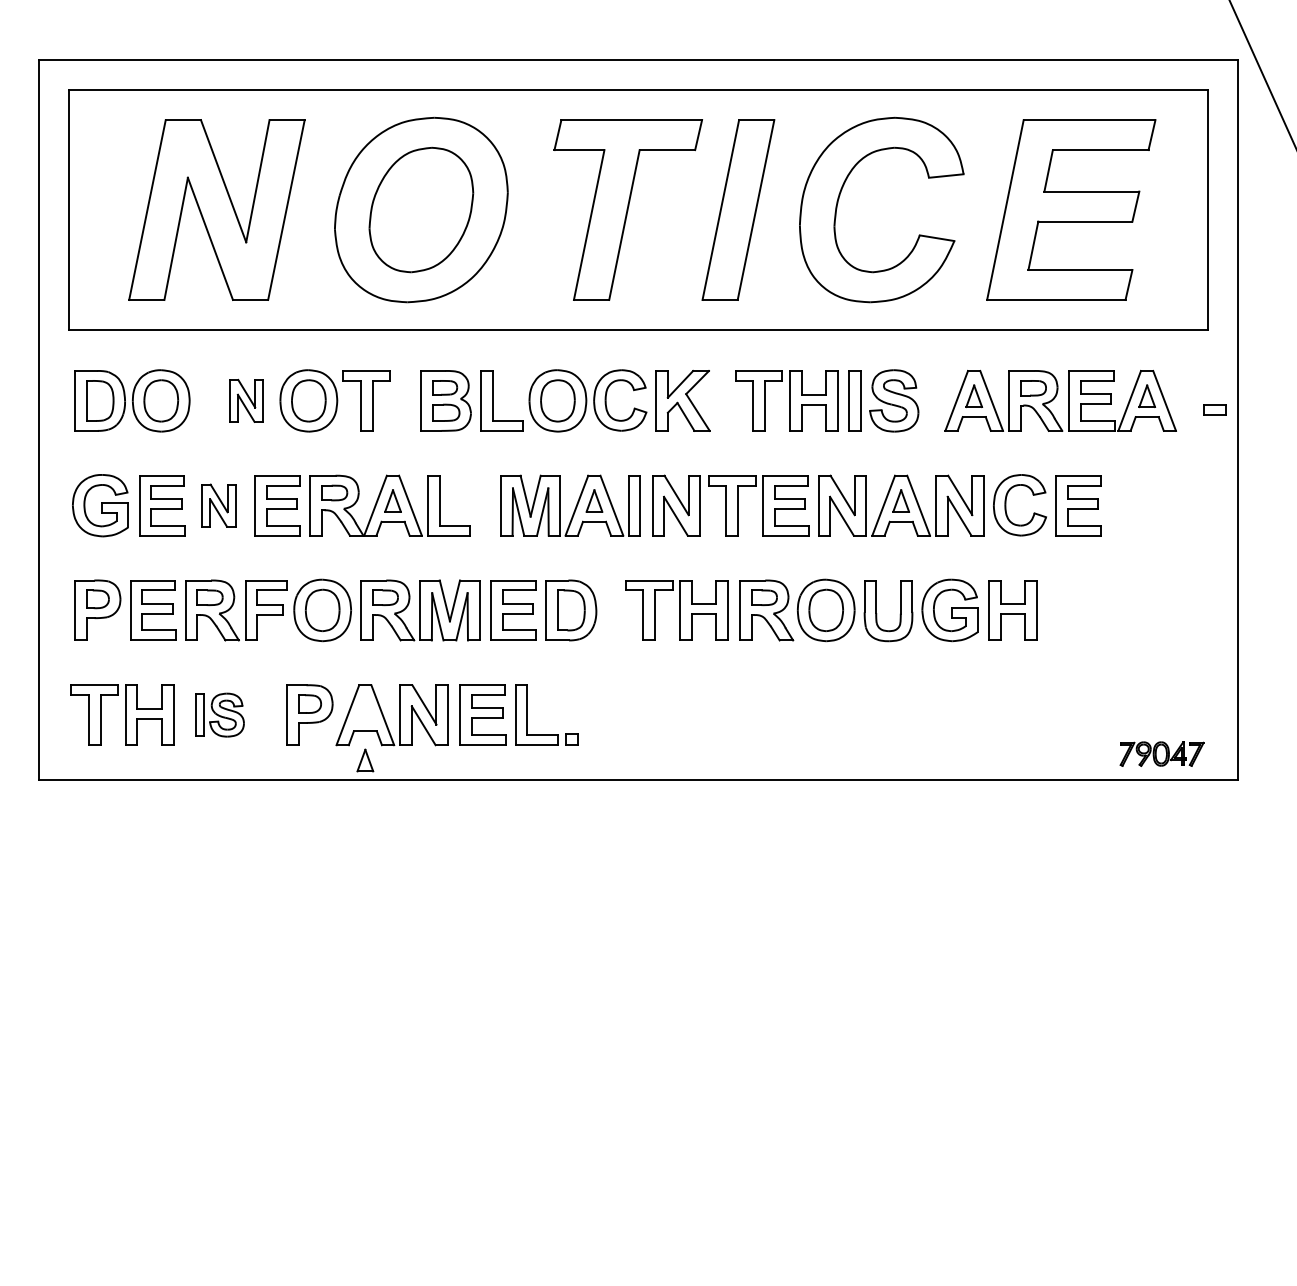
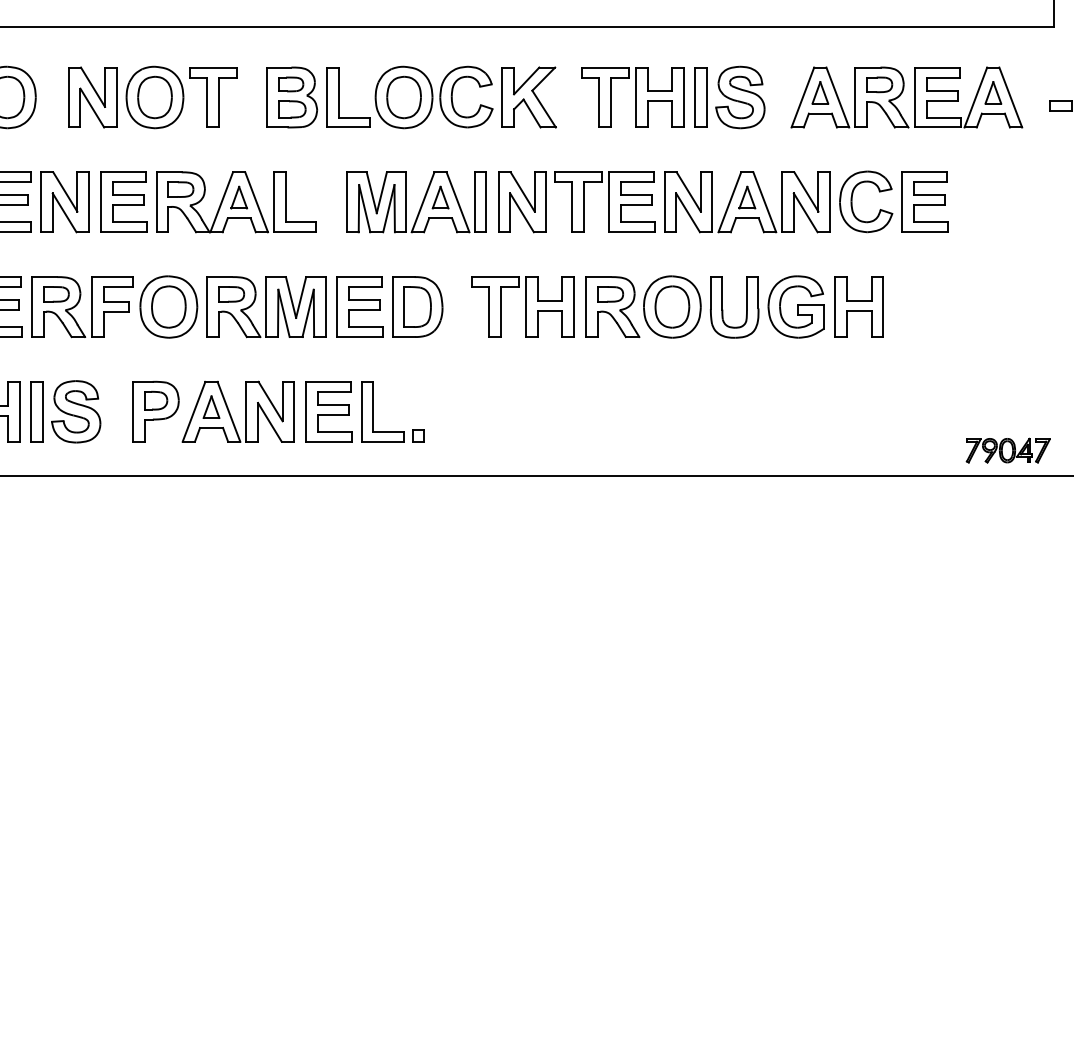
part: (246, 400) -> (92, 97), size x1.43
part: (218, 505) -> (64, 202), size x1.43
part: (219, 714) -> (65, 411), size x1.43
part: (365, 760) -> (211, 407), moved

